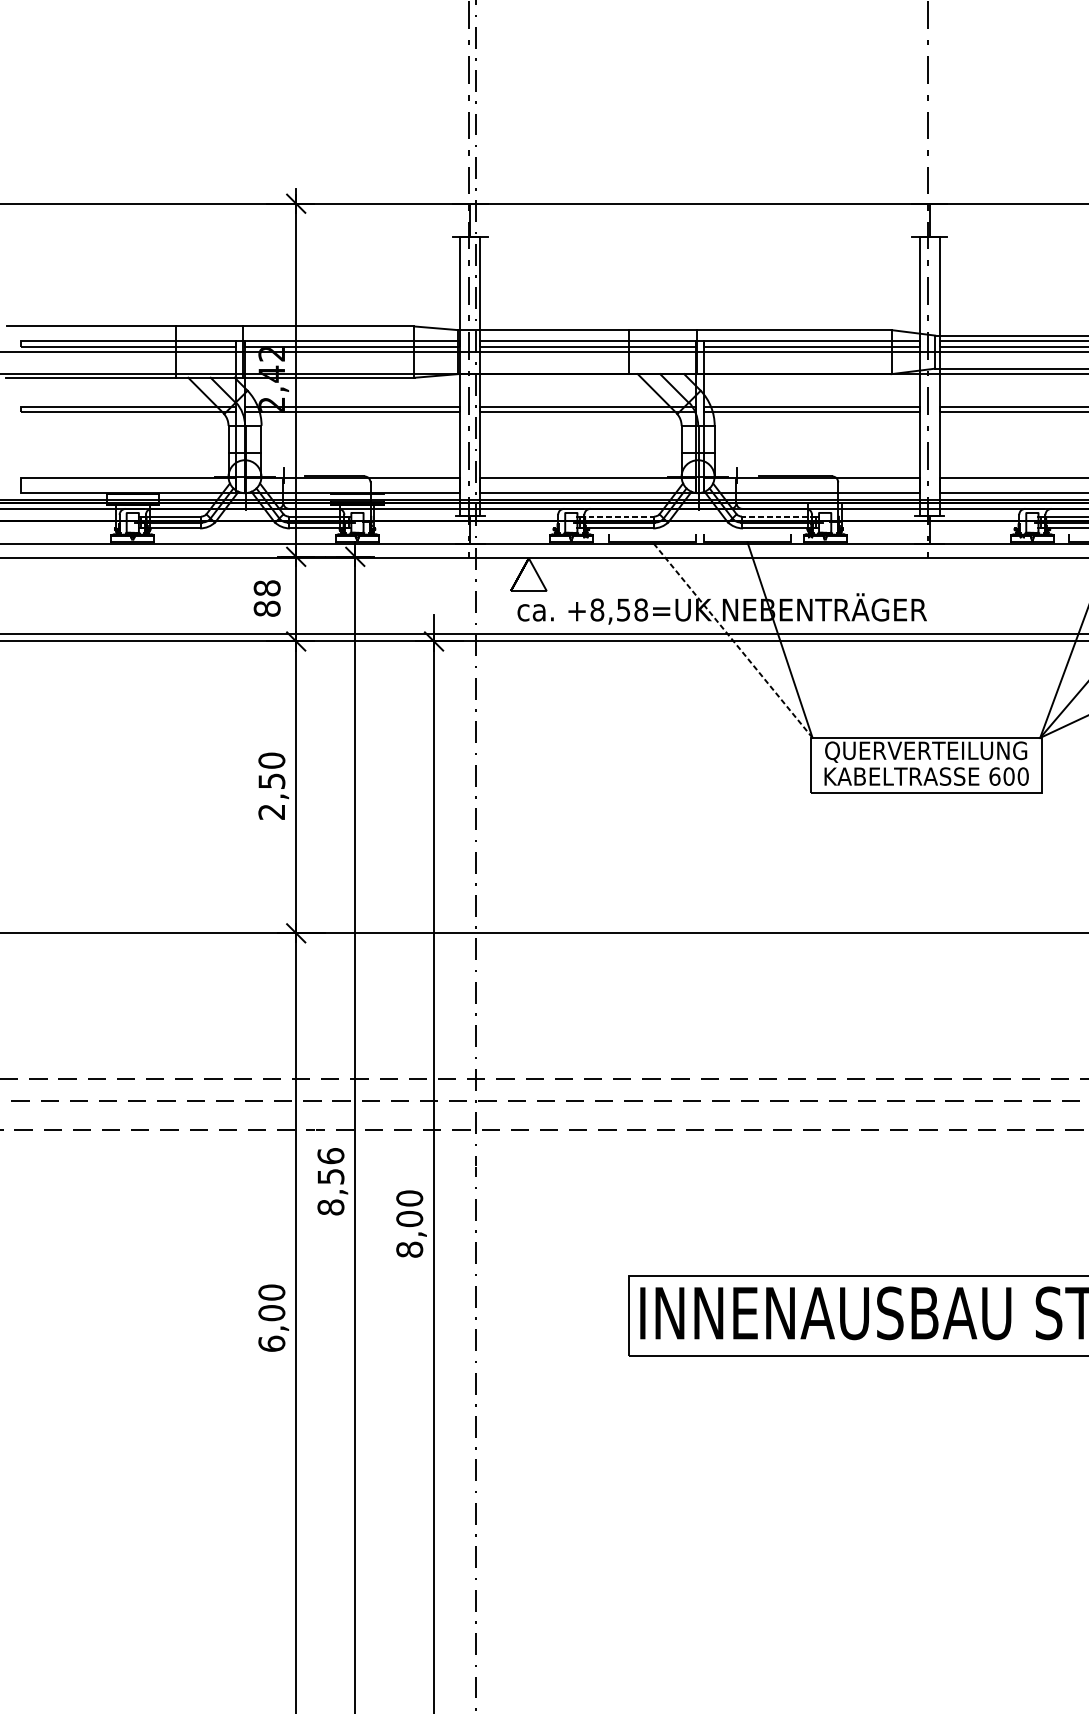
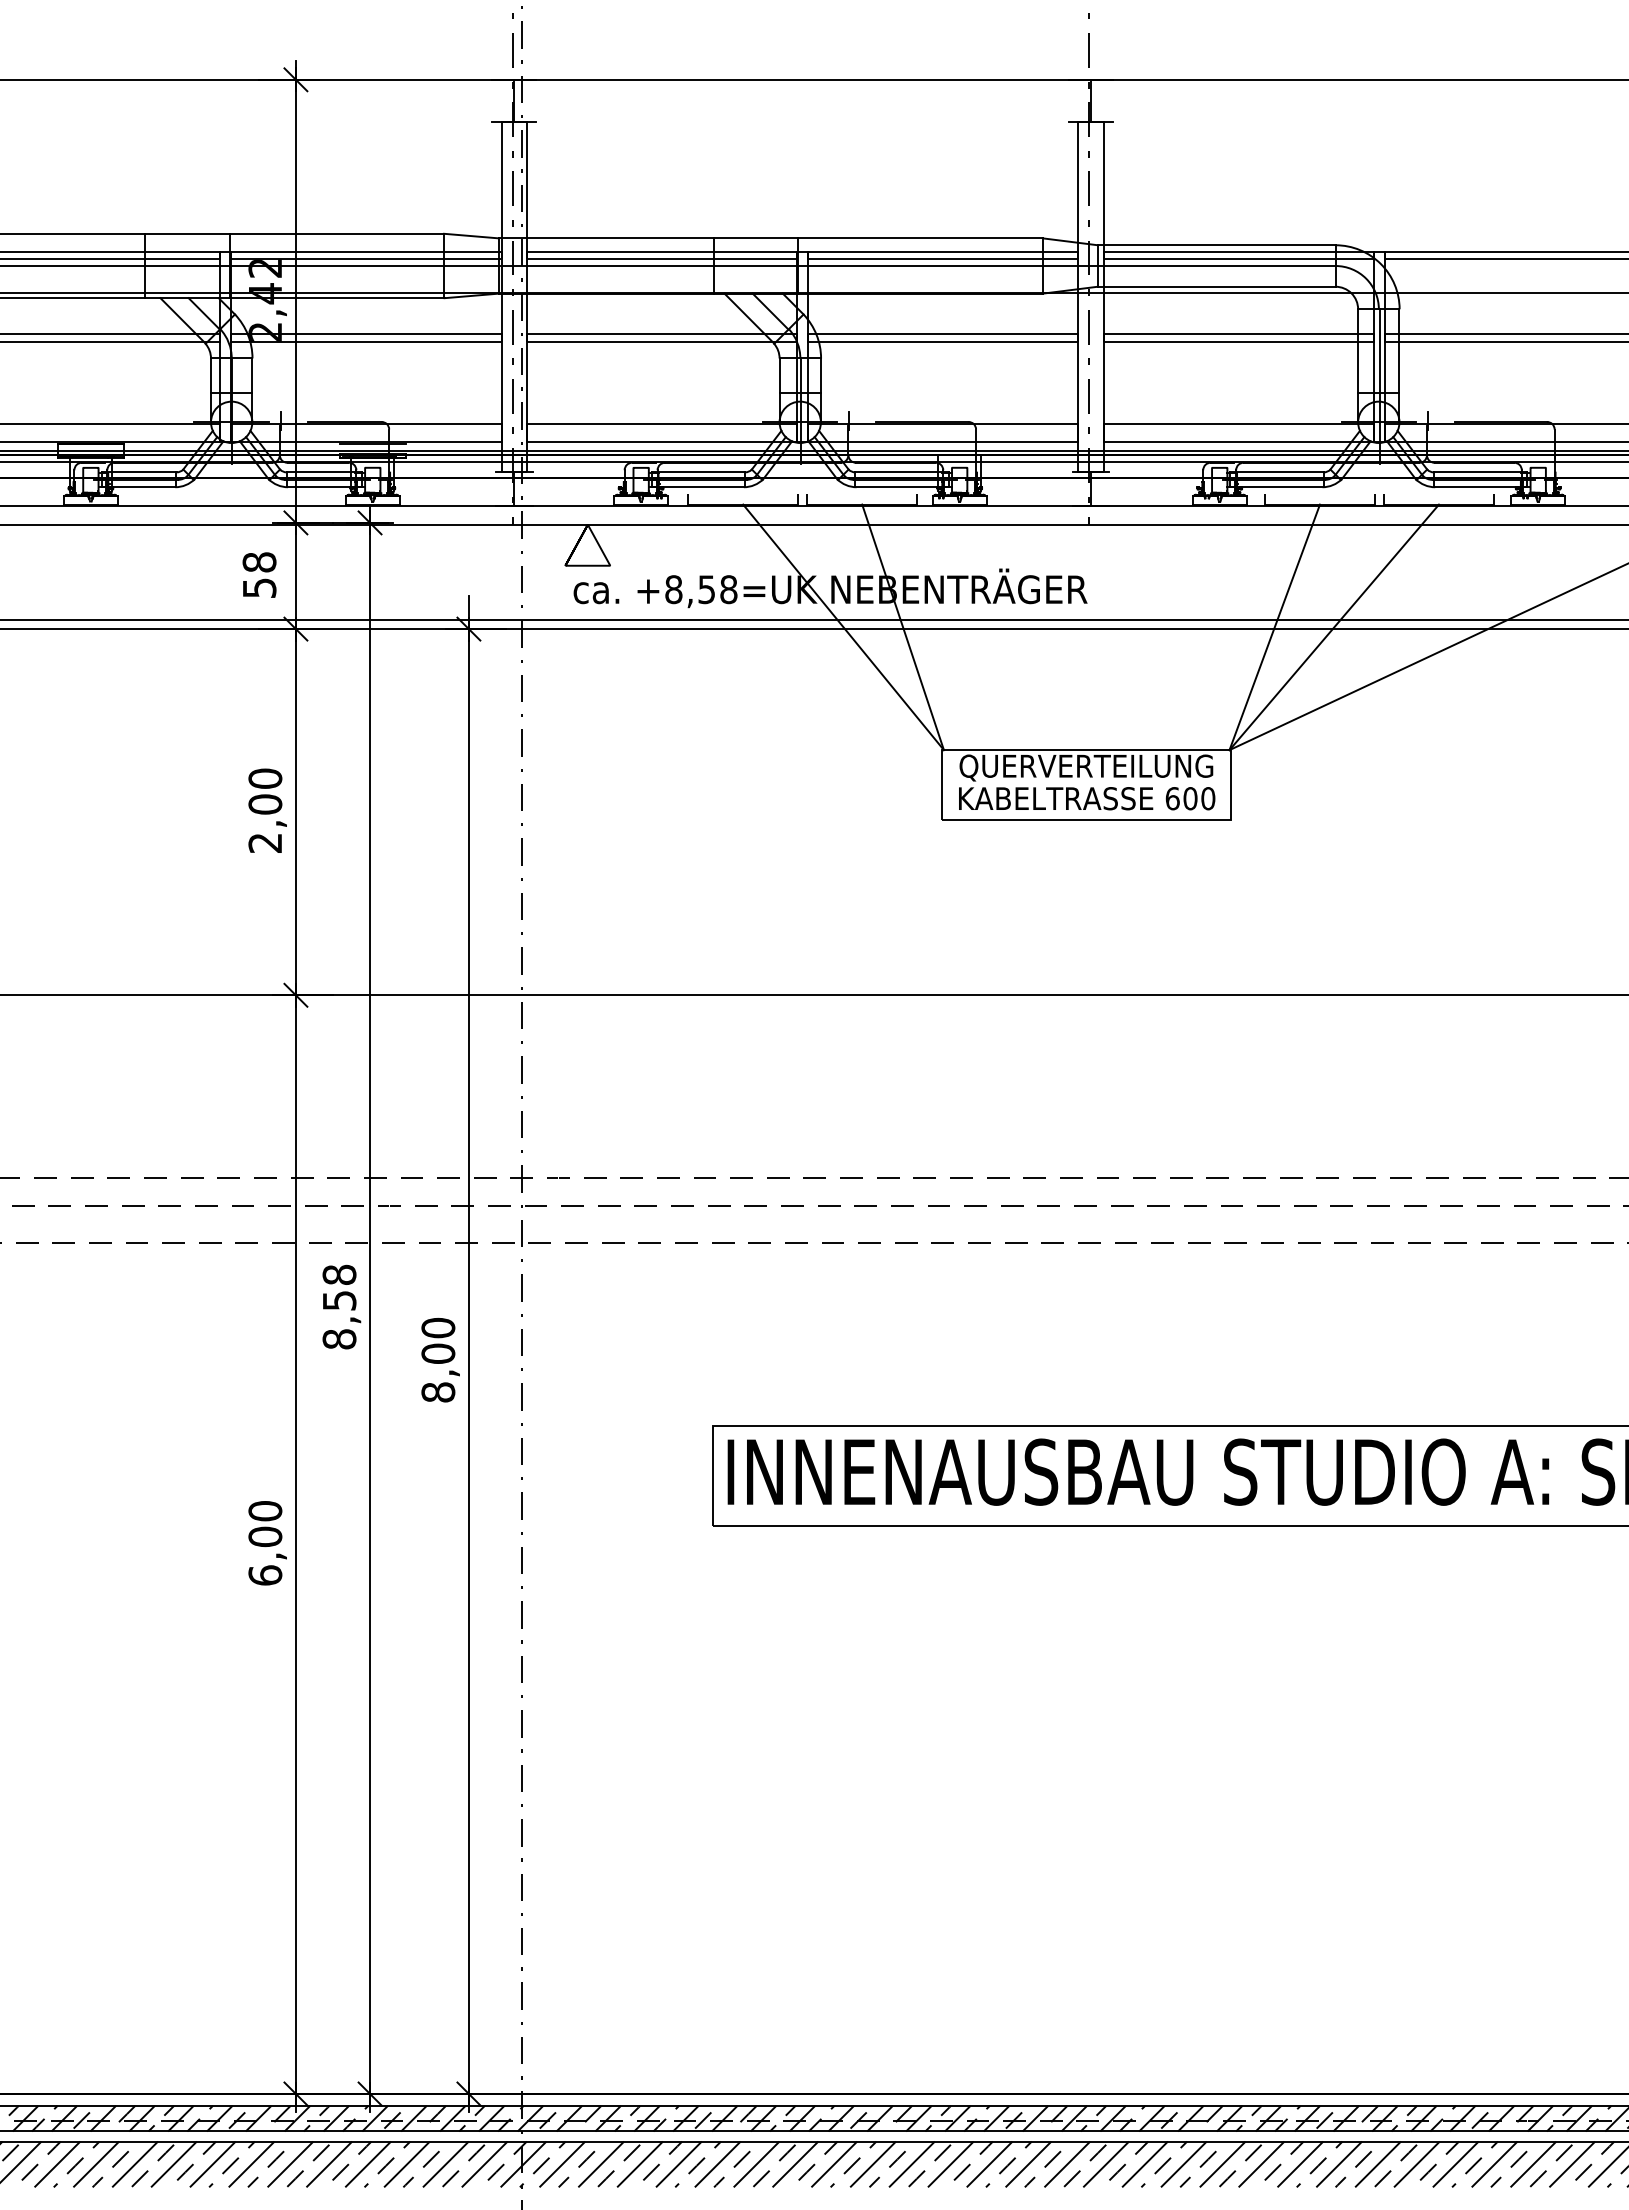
line: (617, 516) -> (698, 472), dashed -> solid
line: (778, 516) -> (901, 472), dashed -> solid
text: (267, 609) -> (259, 588), 88 -> 58
line: (732, 640) -> (843, 627), dashed -> solid
text: (271, 781) -> (265, 804), 2,50 -> 2,00
text: (330, 1155) -> (339, 1274), 8,56 -> 8,58
text: (273, 1318) -> (267, 1543), moved

